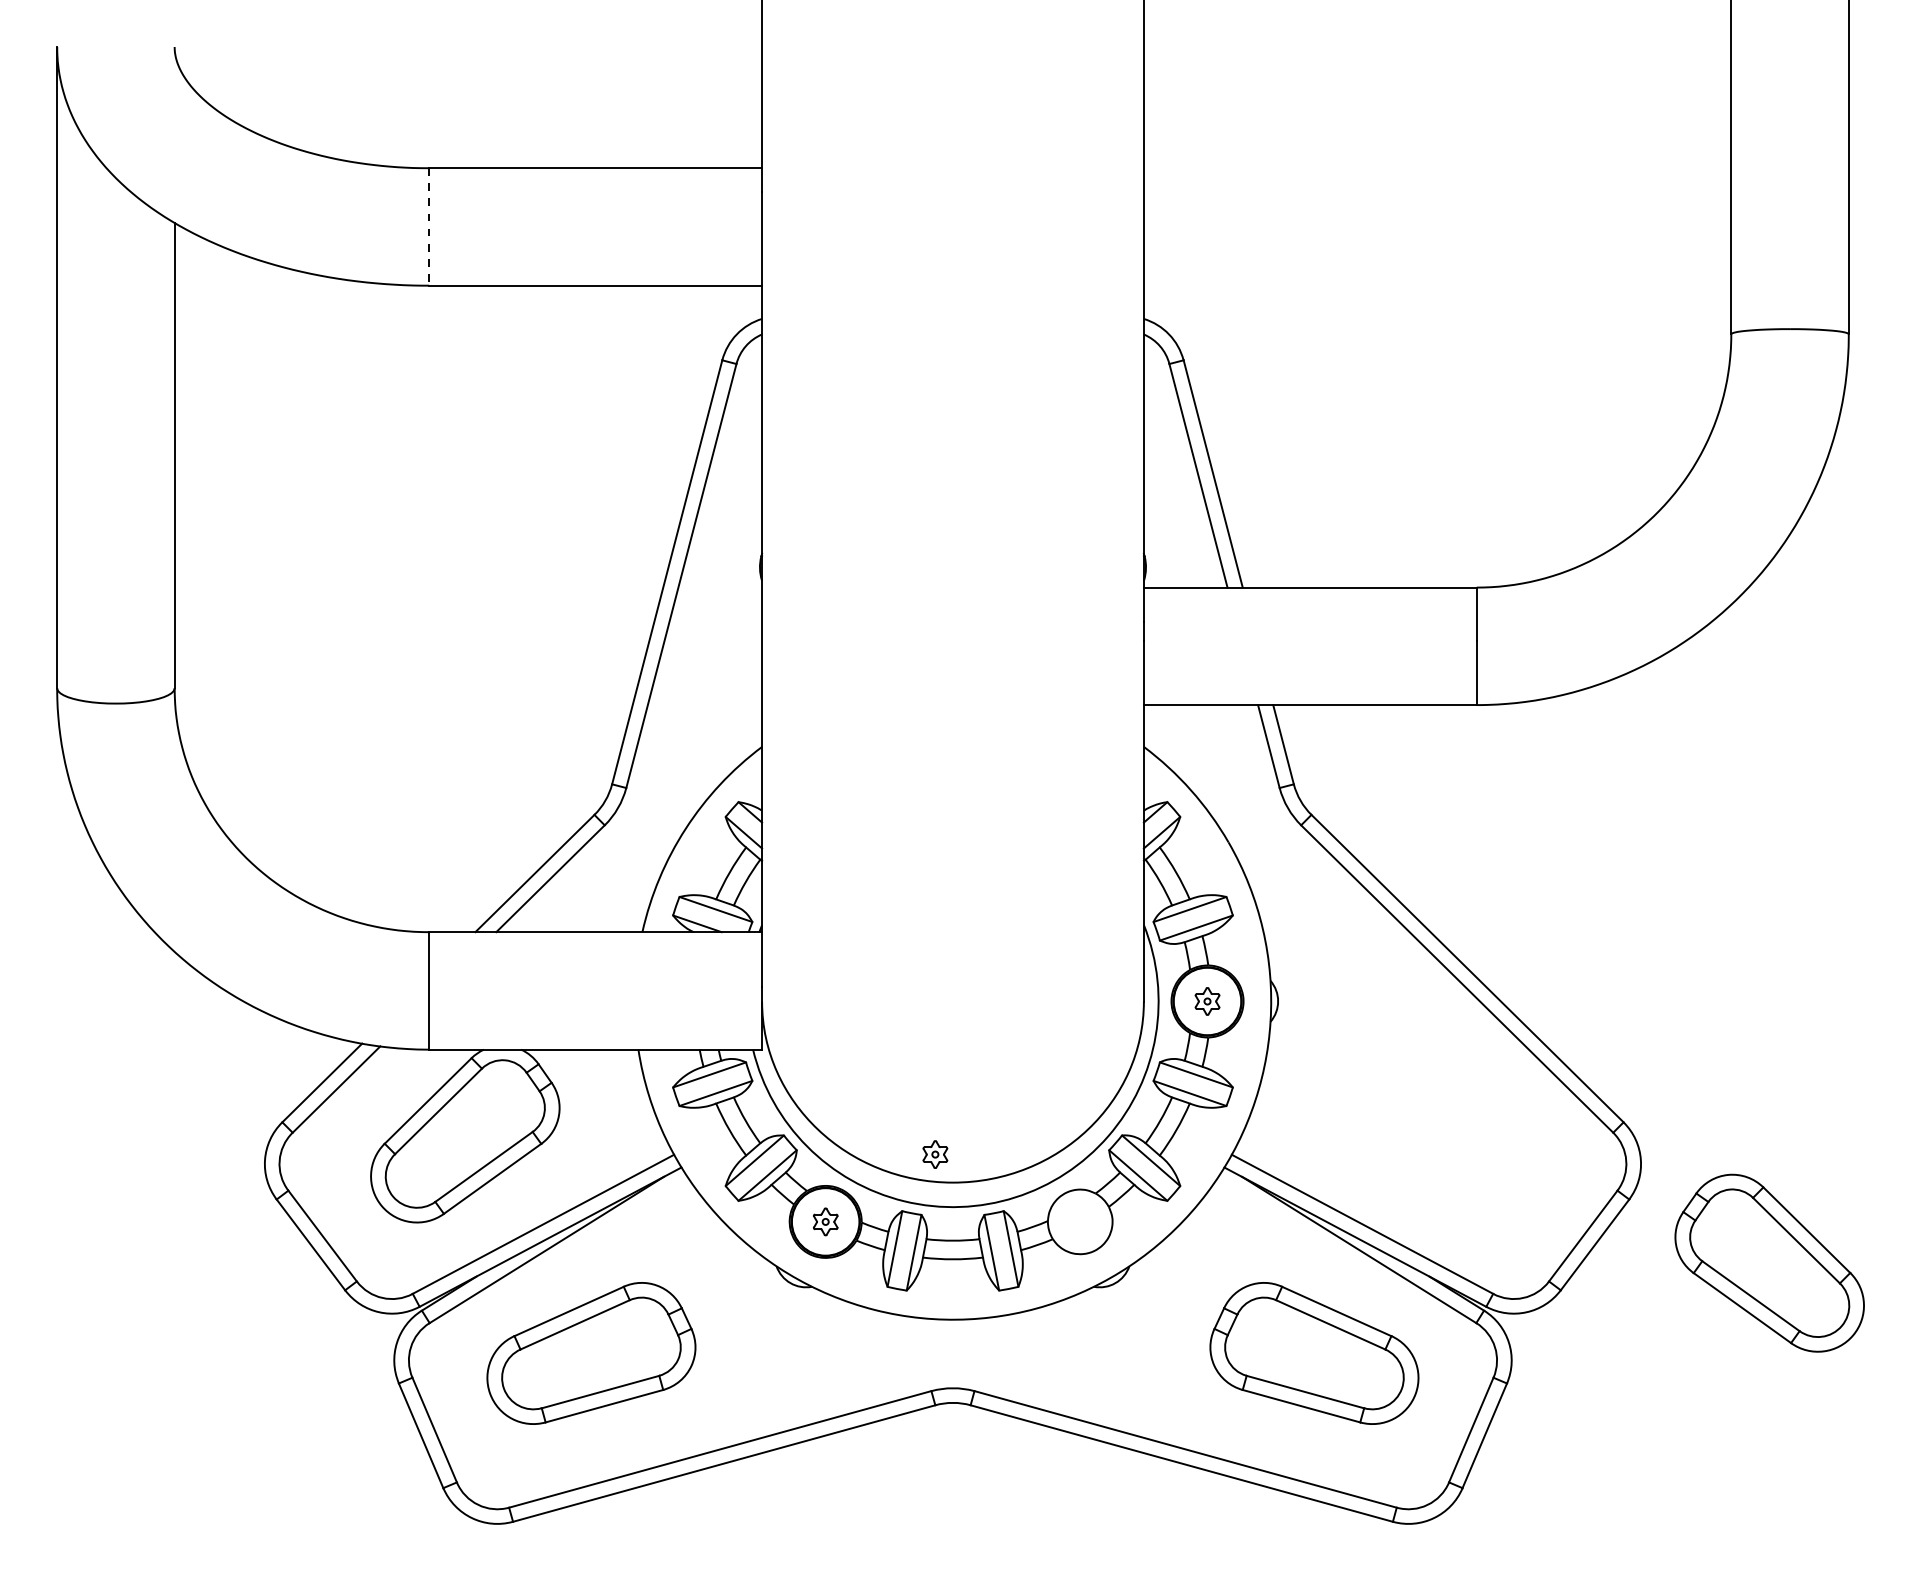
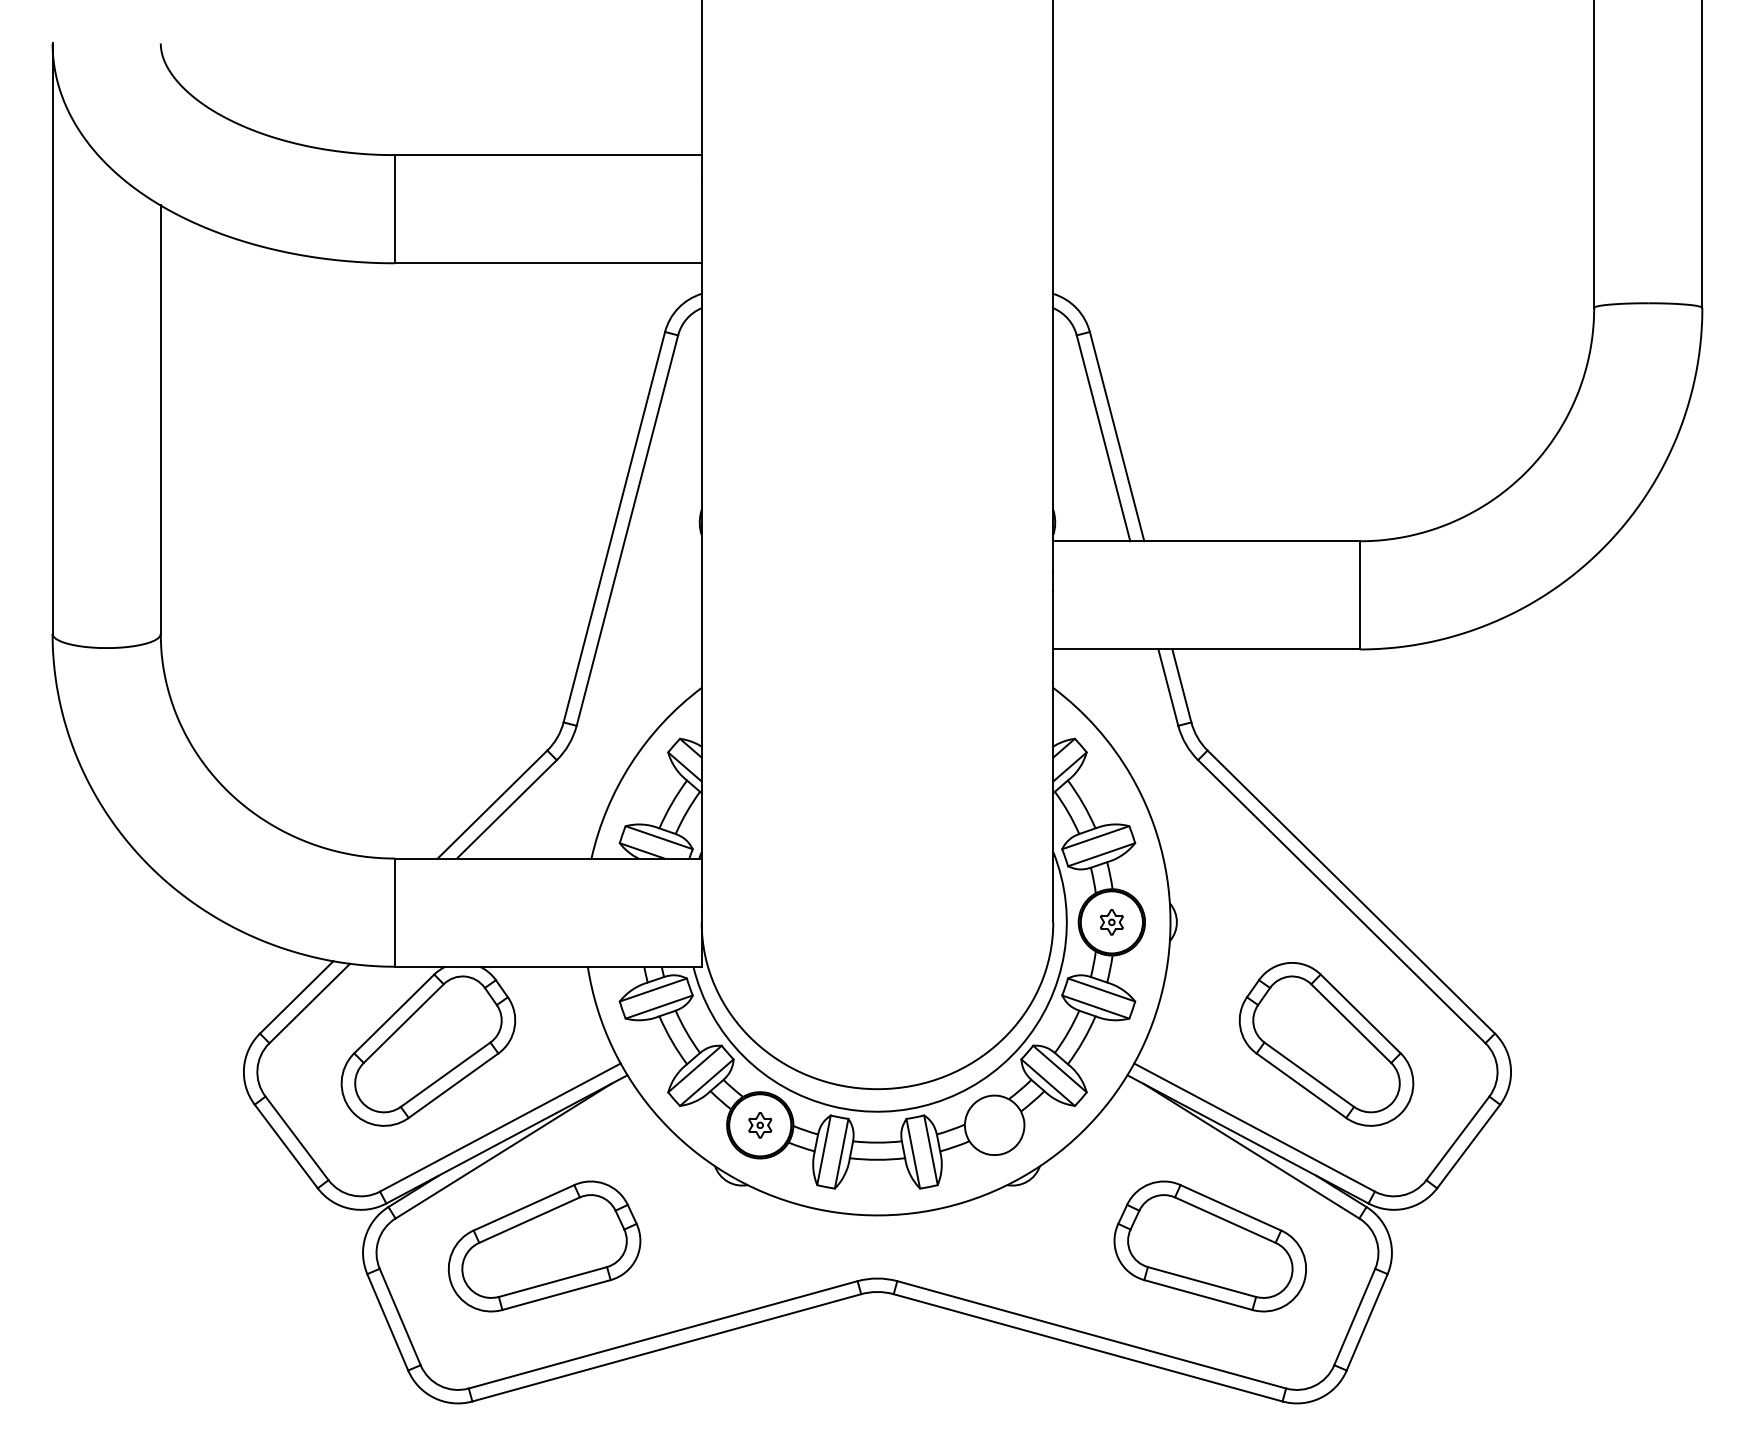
line: (429, 227) -> (395, 209), dashed -> solid
part: (935, 1154) -> (861, 1063), removed
part: (1769, 1263) -> (1326, 1044), moved

